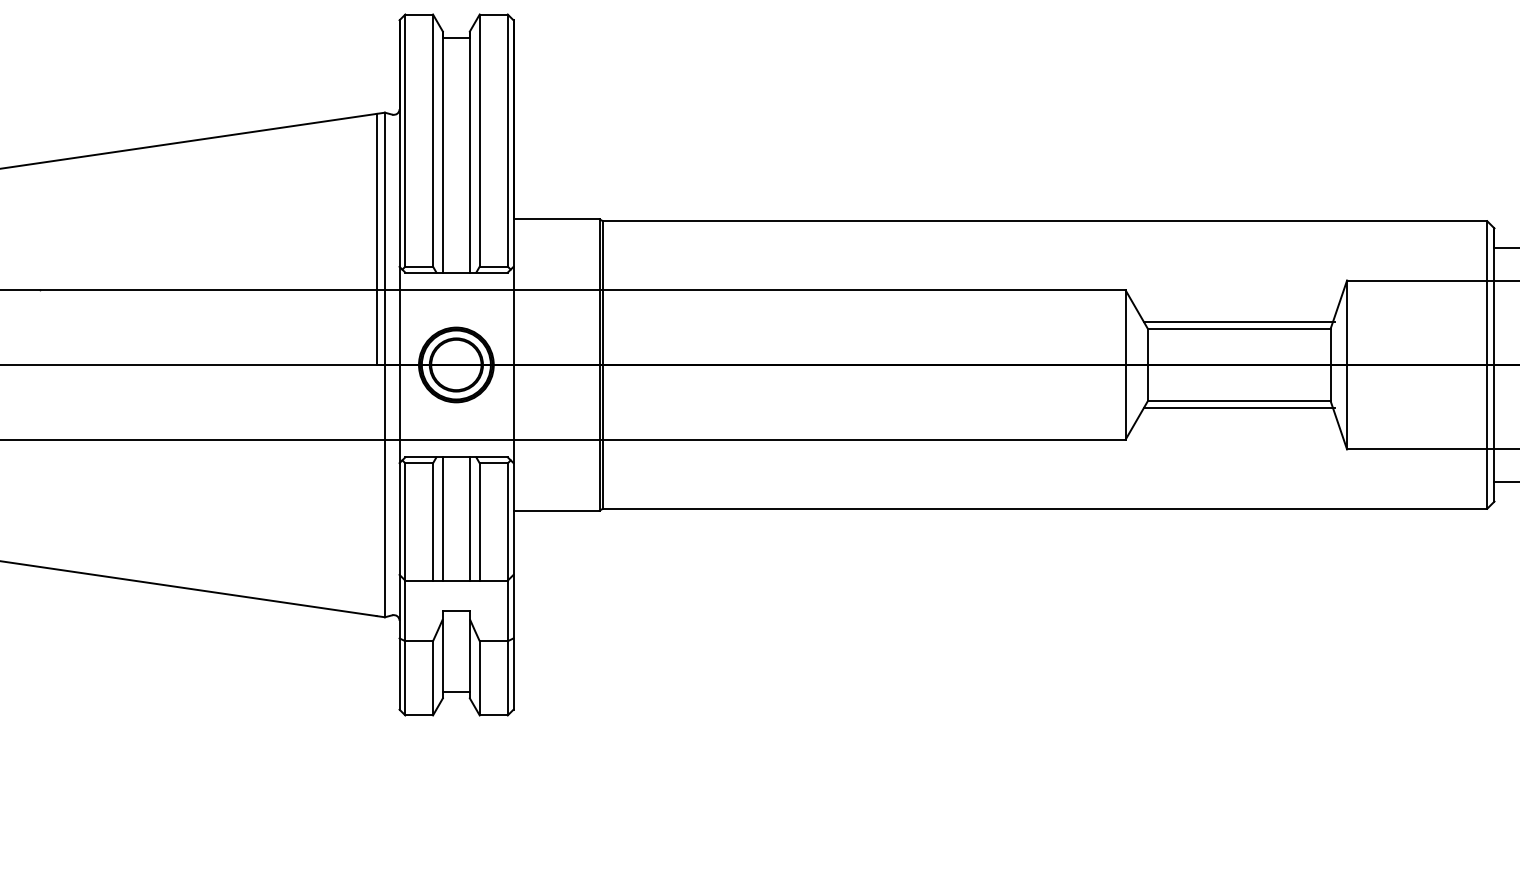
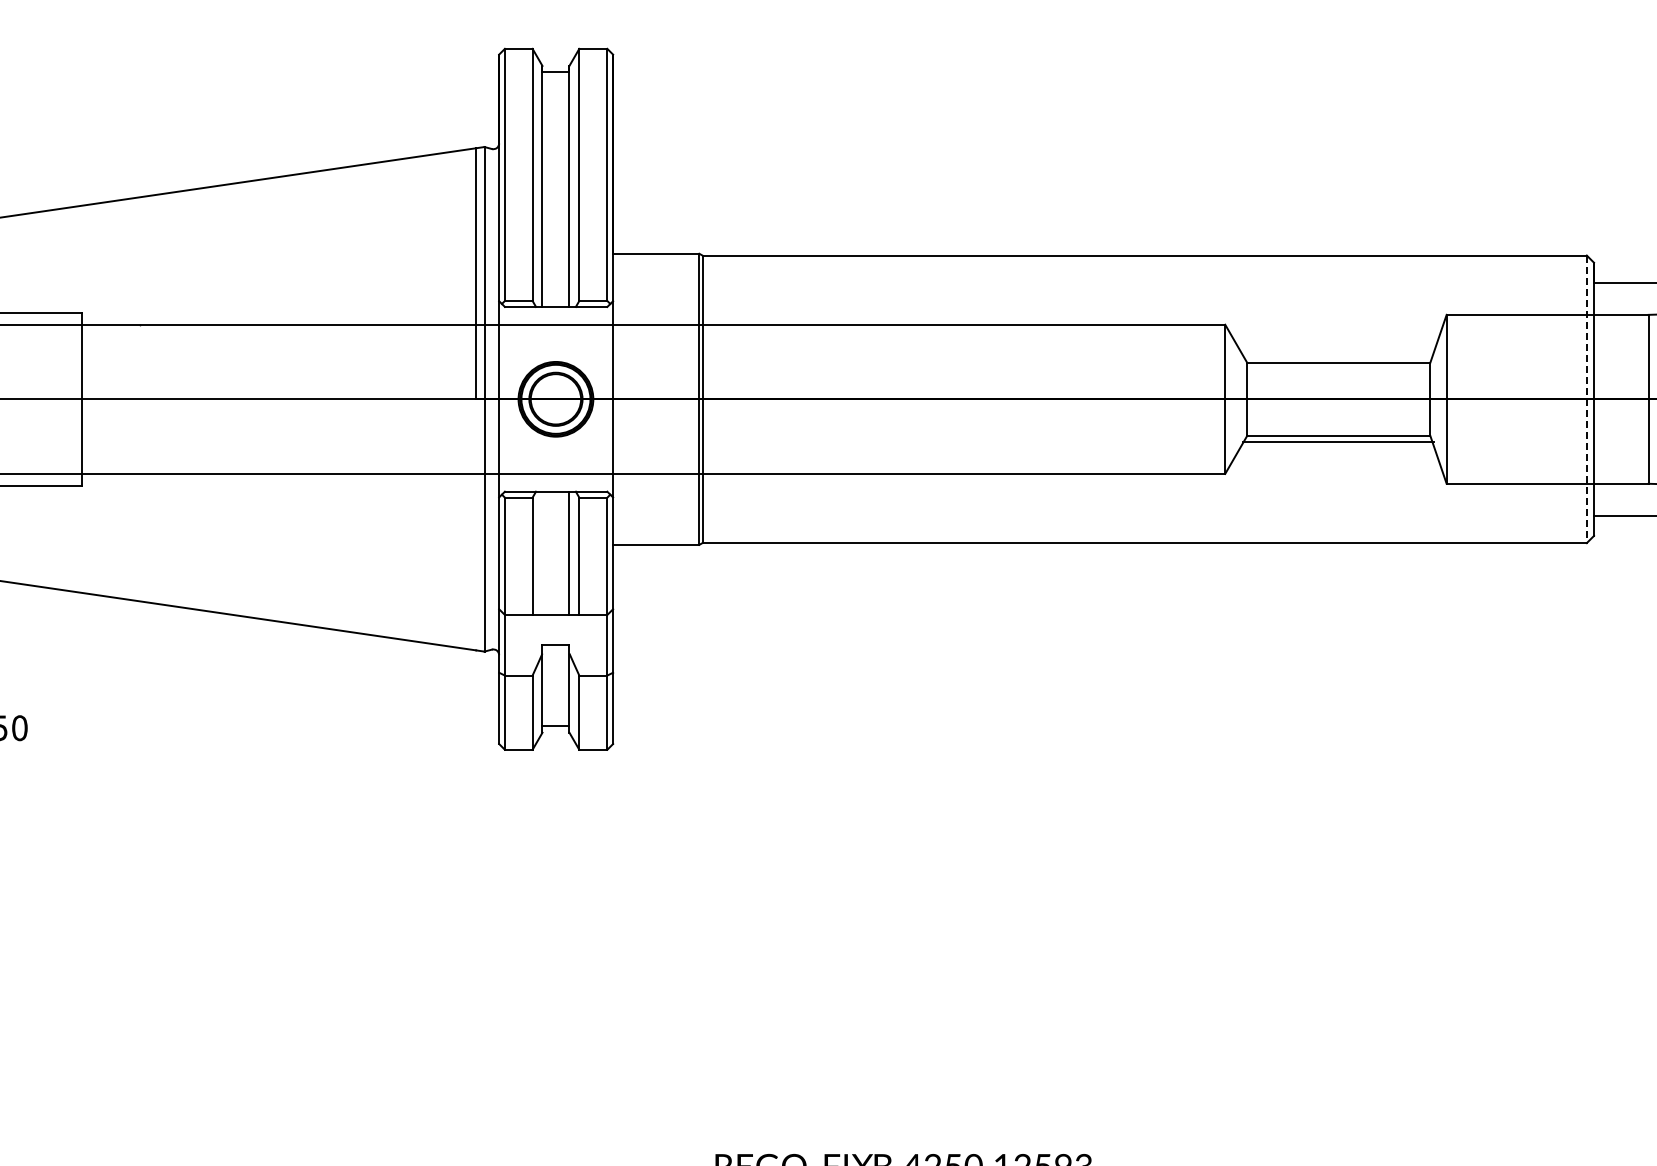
line: (1238, 322) -> (1338, 356), removed
line: (1486, 365) -> (1586, 399), solid -> dashed
line: (442, 518) -> (542, 552), removed

